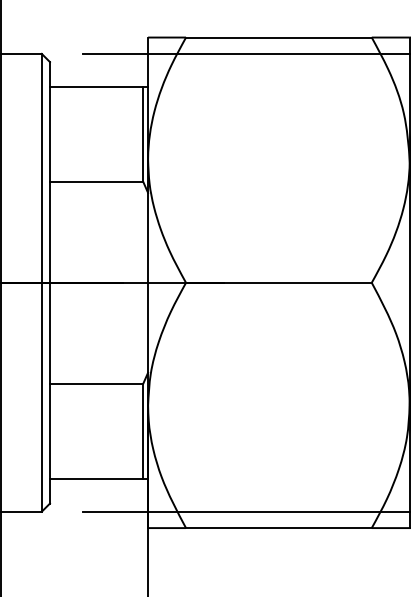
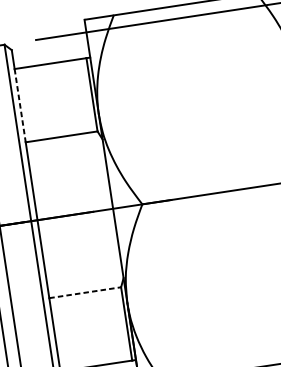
line: (49, 134) -> (19, 106), solid -> dashed
line: (96, 383) -> (85, 292), solid -> dashed

